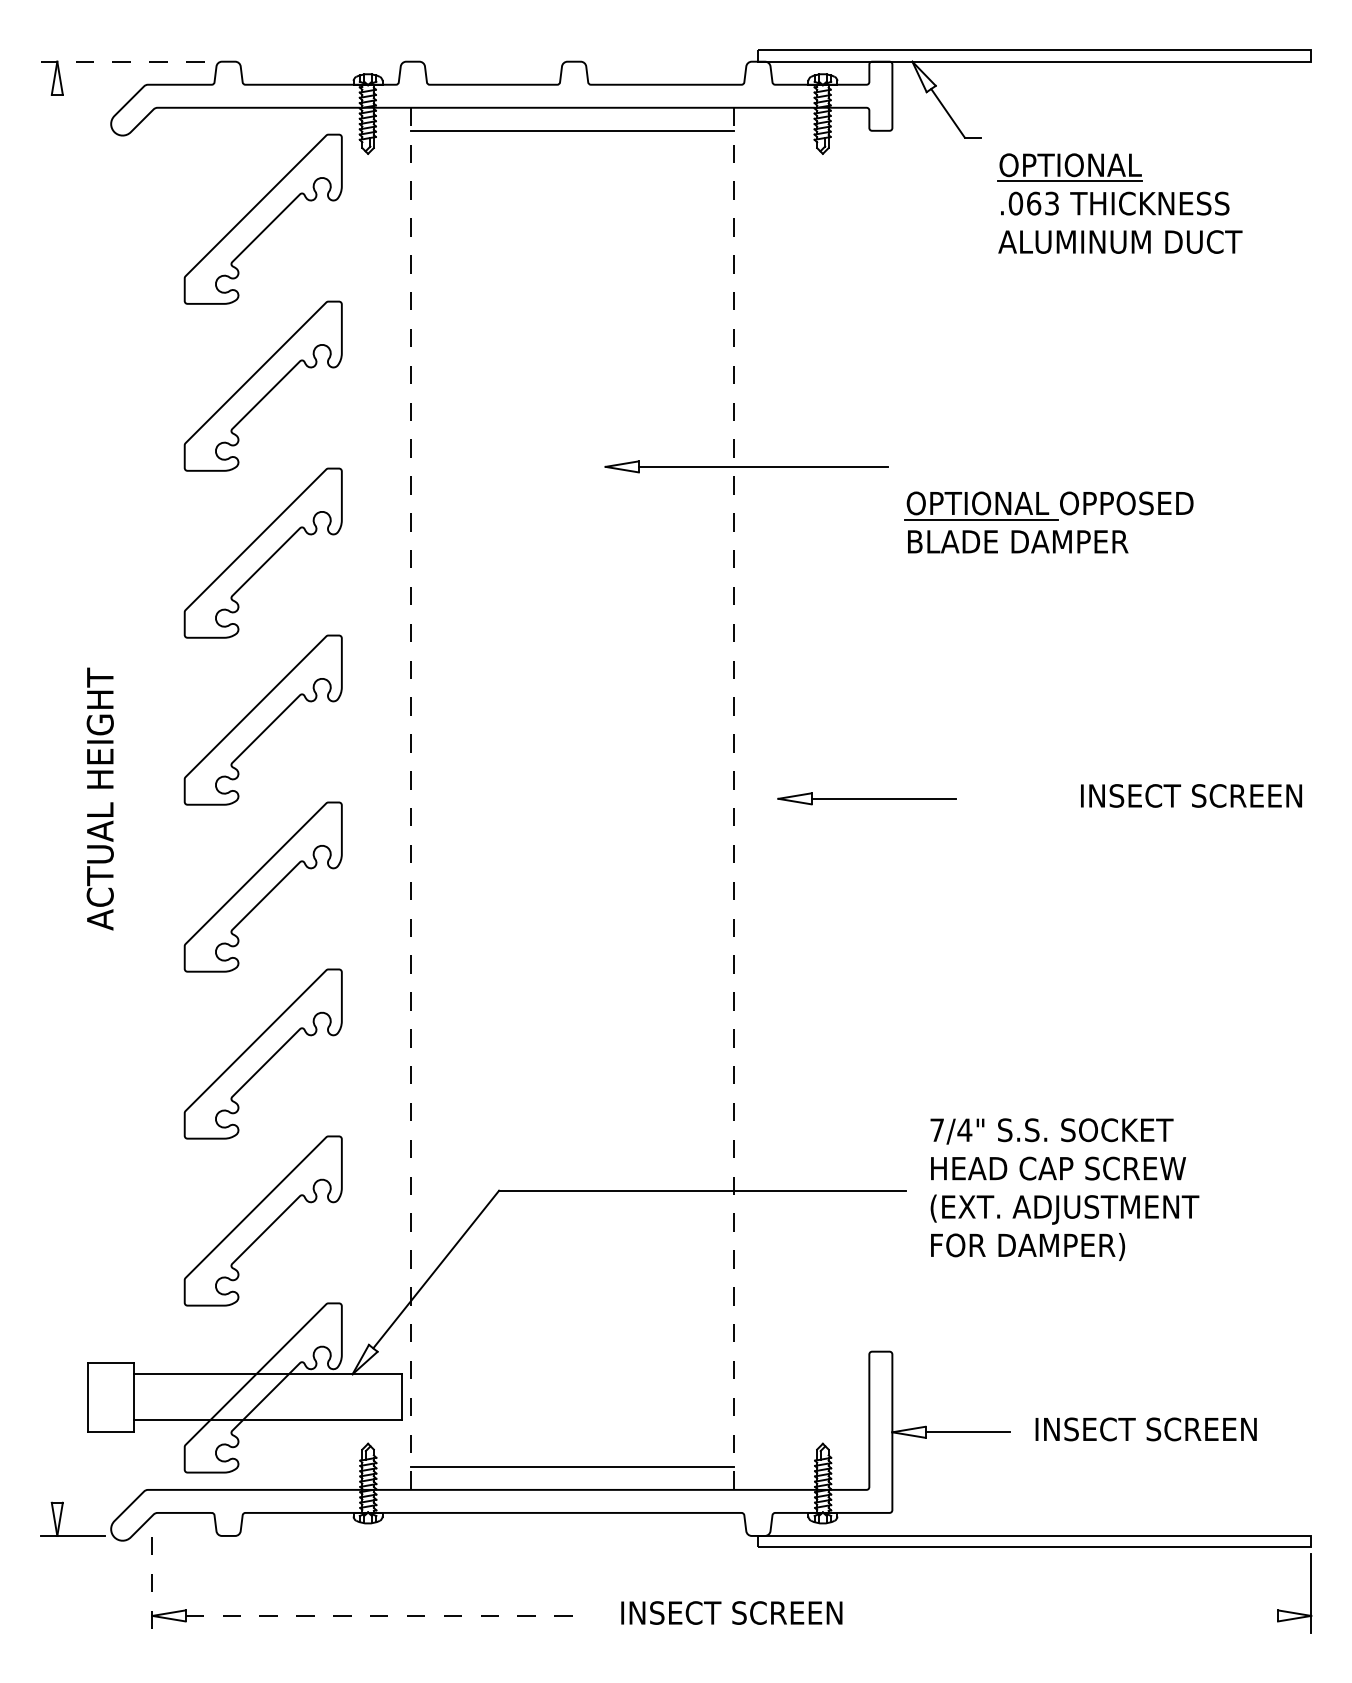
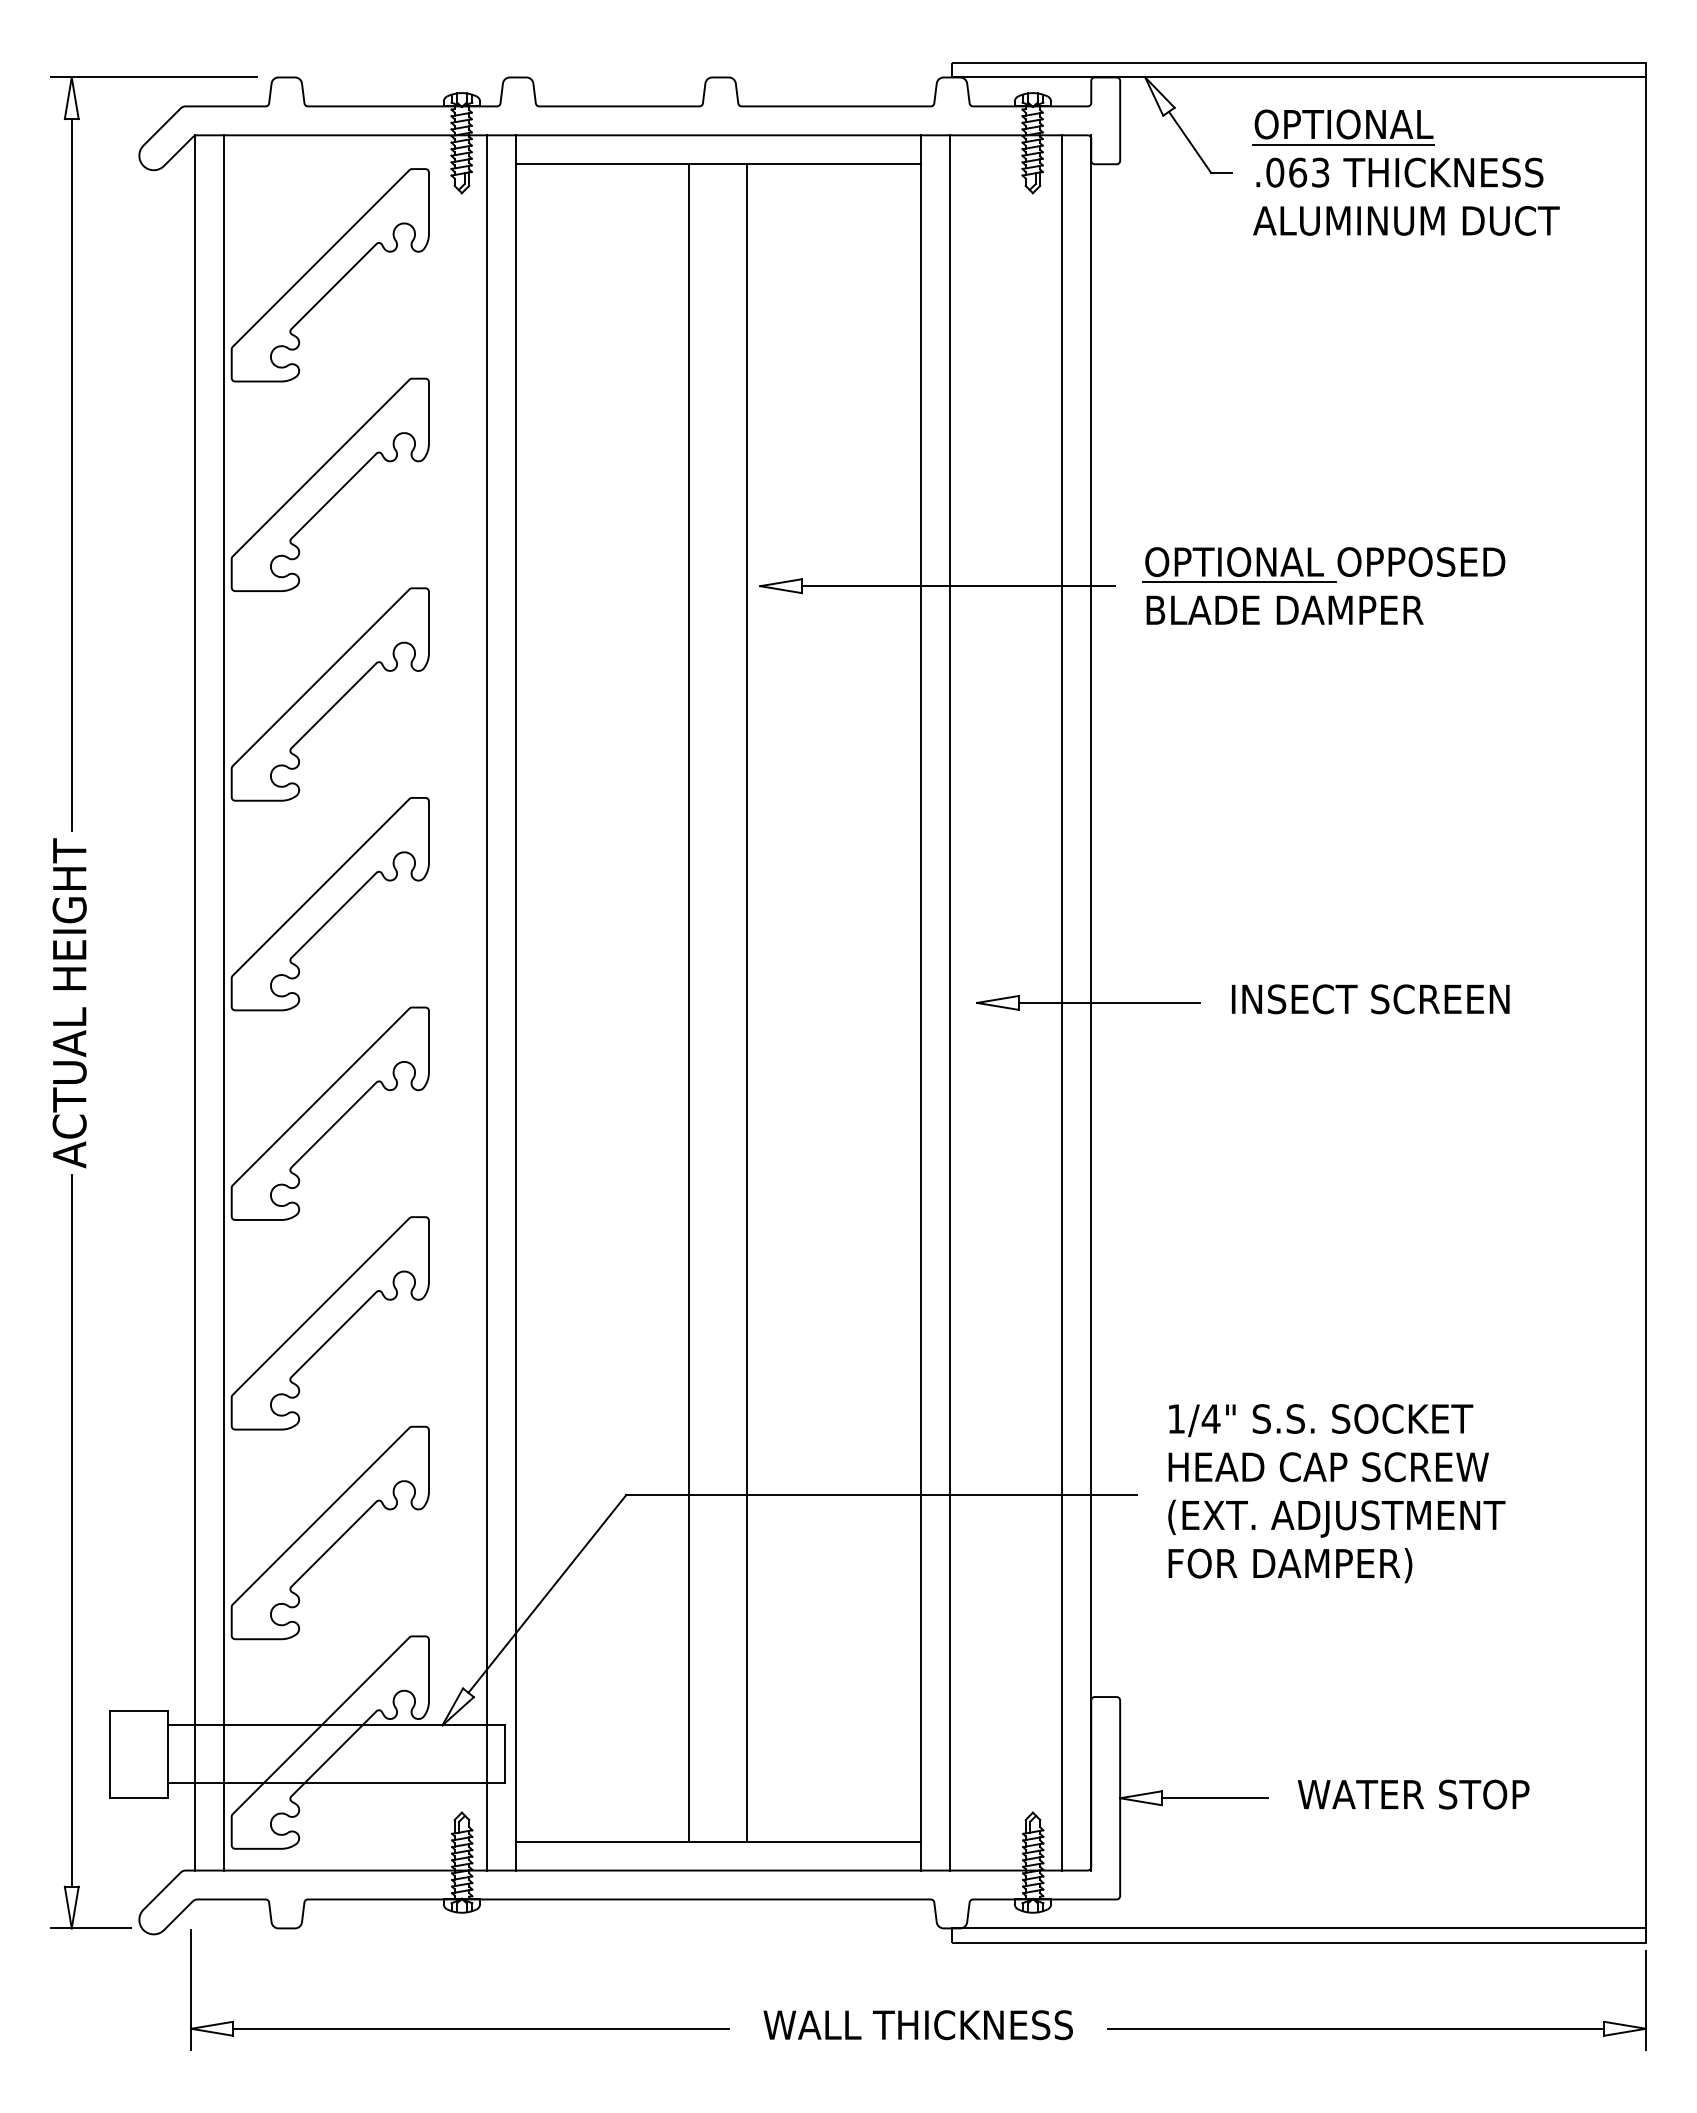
line: (122, 61) -> (153, 77), dashed -> solid
part: (1119, 203) -> (1405, 172), moved
line: (57, 378) -> (71, 475), added
part: (1048, 522) -> (1323, 585), moved
text: (1191, 796) -> (1370, 999), moved
line: (155, 798) -> (194, 1002), added
line: (178, 798) -> (223, 1002), added
line: (387, 798) -> (486, 1002), added
line: (410, 798) -> (515, 1002), dashed -> solid
line: (549, 798) -> (689, 1002), added
line: (595, 798) -> (747, 1002), added
line: (733, 798) -> (920, 1002), dashed -> solid
line: (756, 798) -> (949, 1002), added
line: (846, 798) -> (1062, 1002), added
line: (869, 798) -> (1091, 1002), added
line: (1311, 798) -> (1646, 1002), added
text: (100, 799) -> (69, 1003), moved
text: (937, 1129) -> (1176, 1418), 7/4" -> 1/4"
line: (57, 1219) -> (71, 1530), added
text: (1145, 1429) -> (1437, 1794), INSECT SCREEN -> WATER STOP
line: (152, 1584) -> (191, 1989), dashed -> solid
text: (730, 1613) -> (917, 2025), INSECT SCREEN -> WALL THICKNESS
line: (383, 1615) -> (481, 2028), dashed -> solid
line: (1080, 1615) -> (1356, 2028), added

